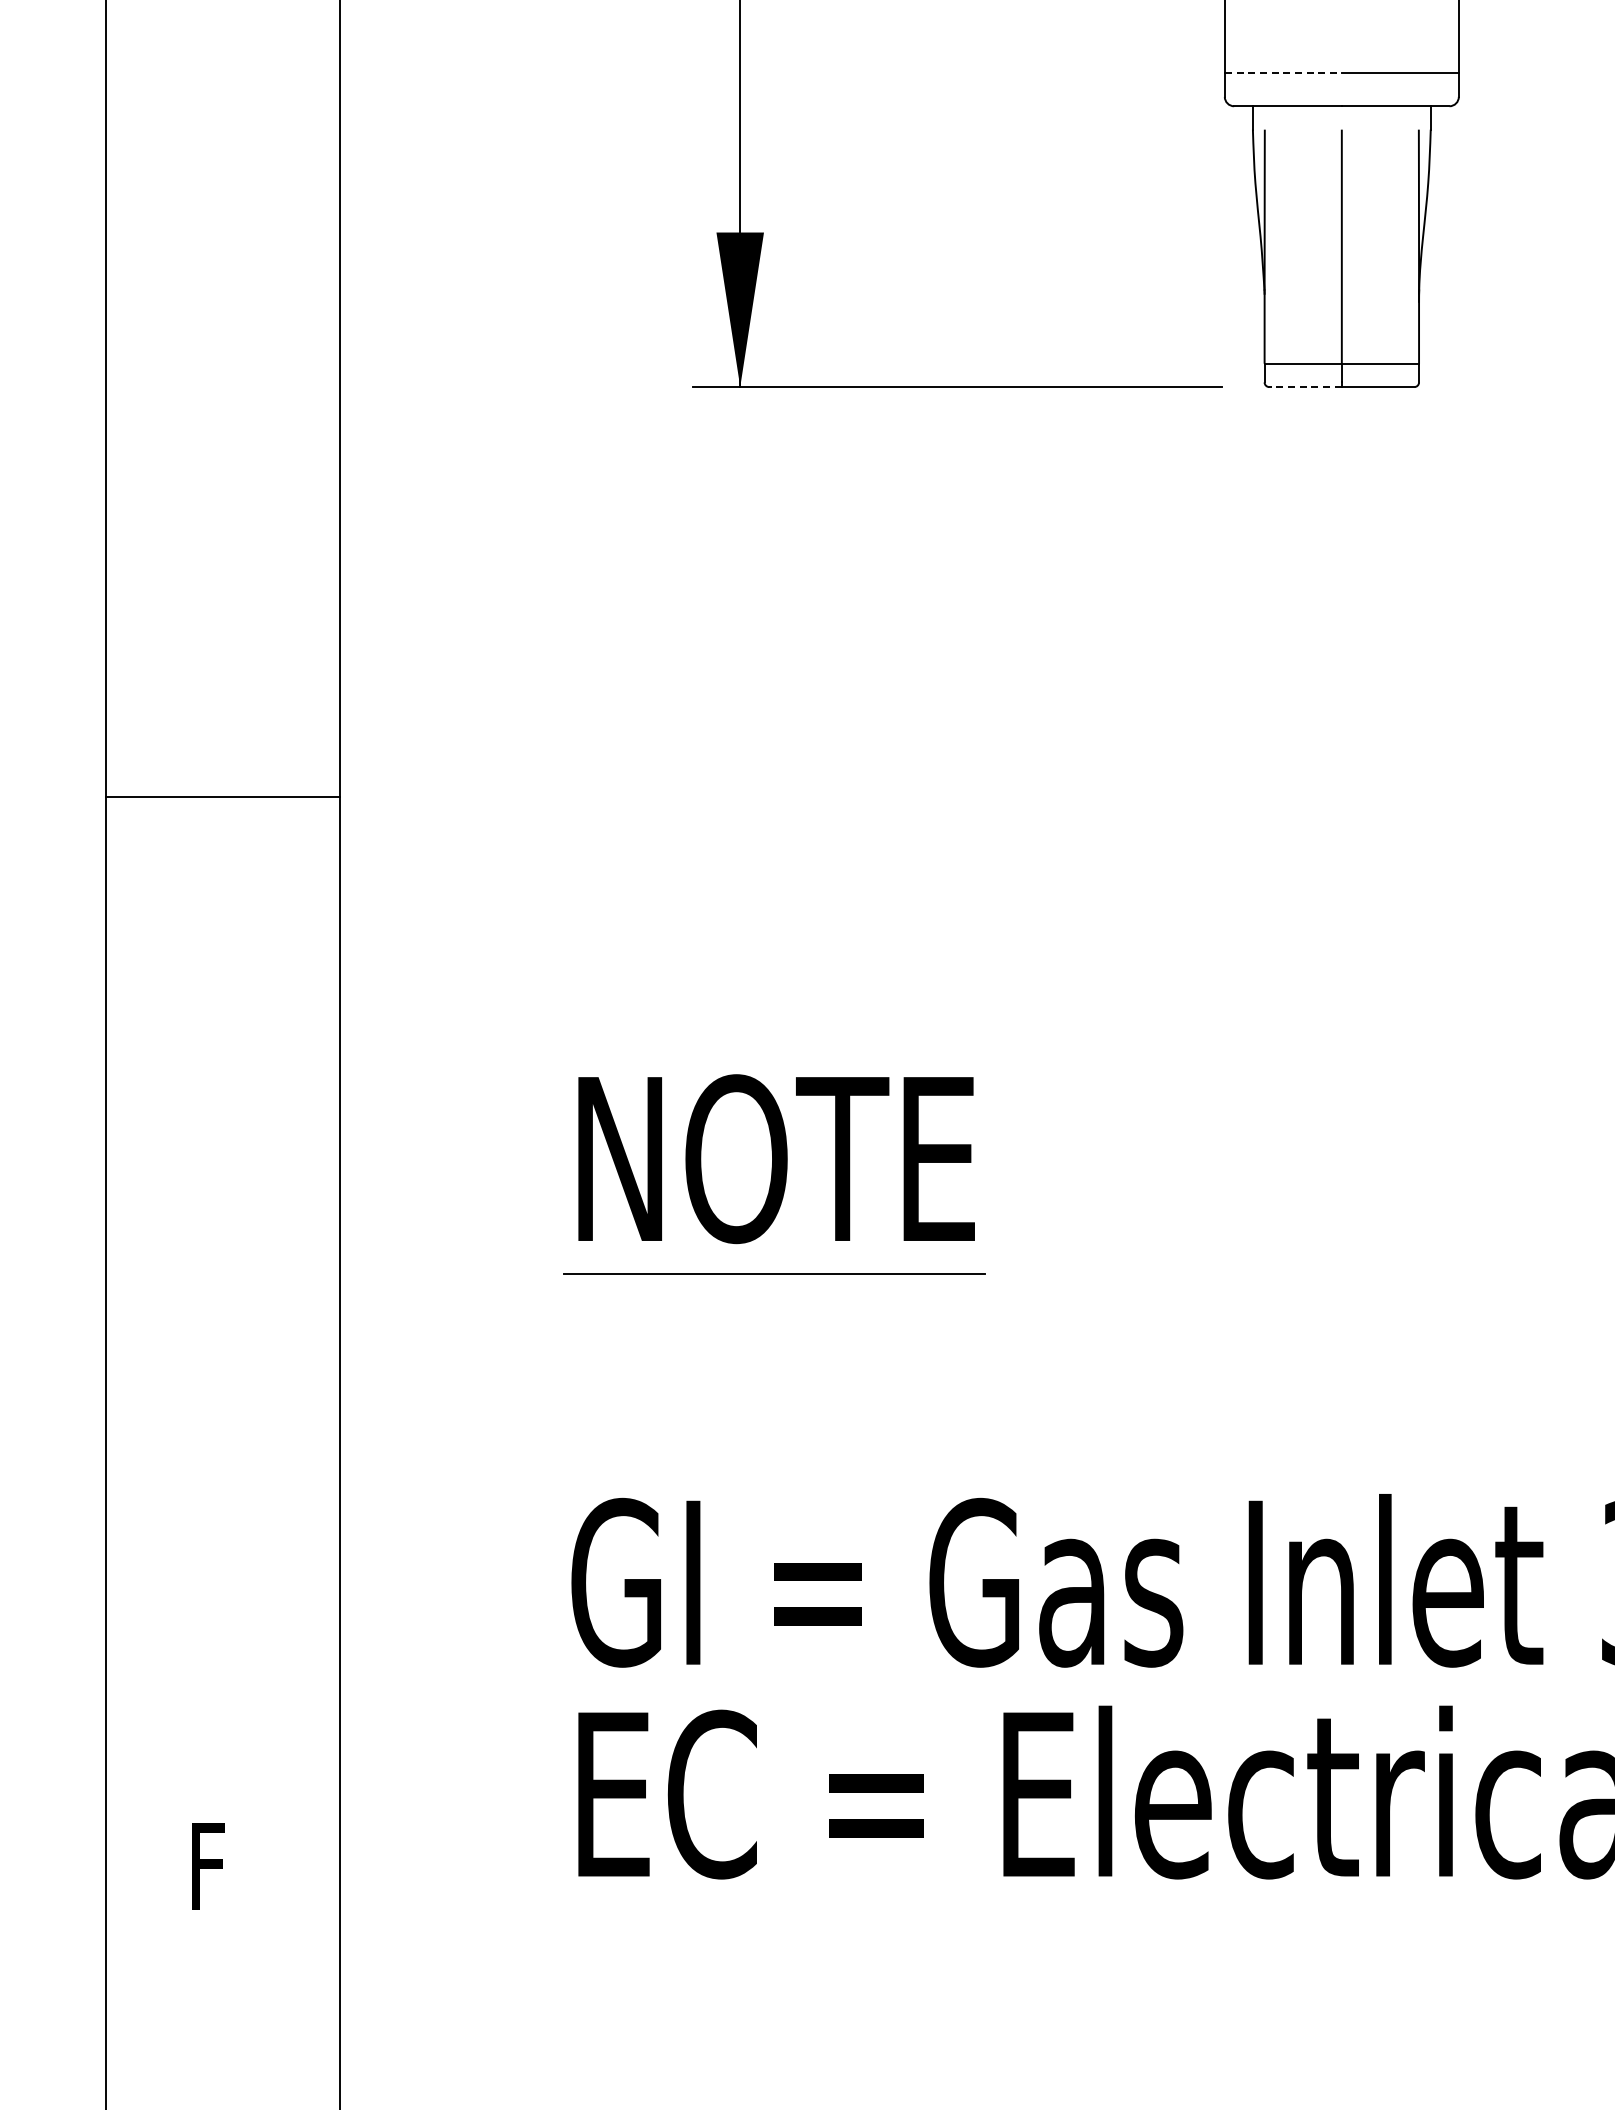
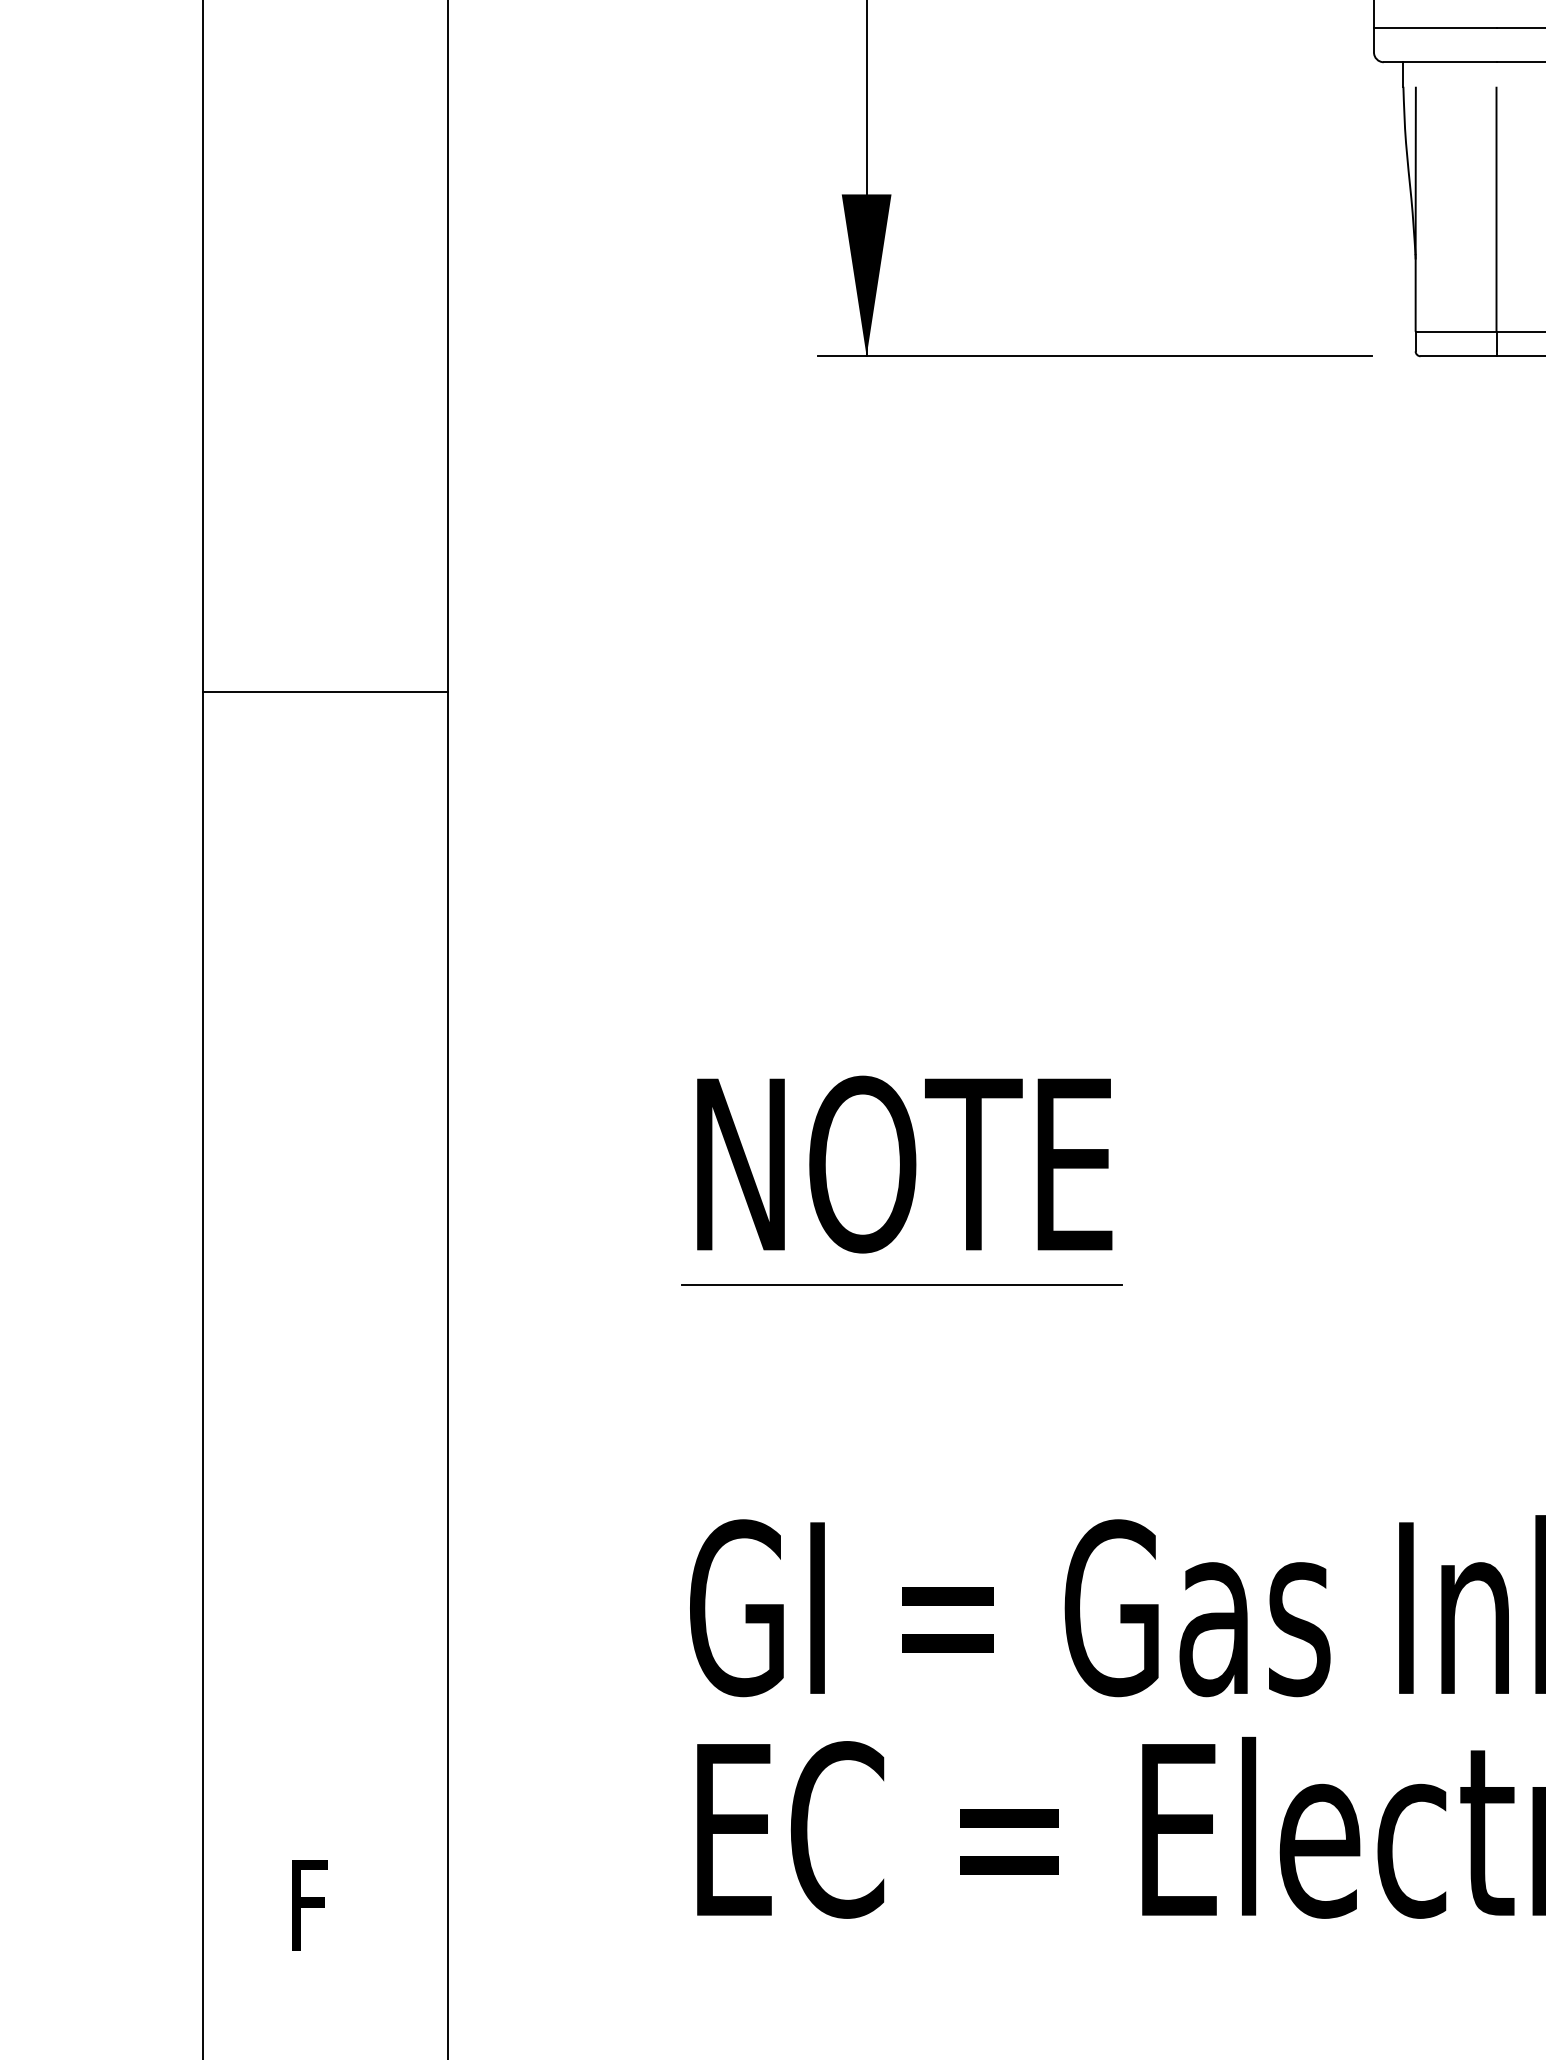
line: (1283, 73) -> (1435, 27), dashed -> solid
line: (1305, 387) -> (1458, 356), dashed -> solid
line: (222, 796) -> (324, 691), moved

